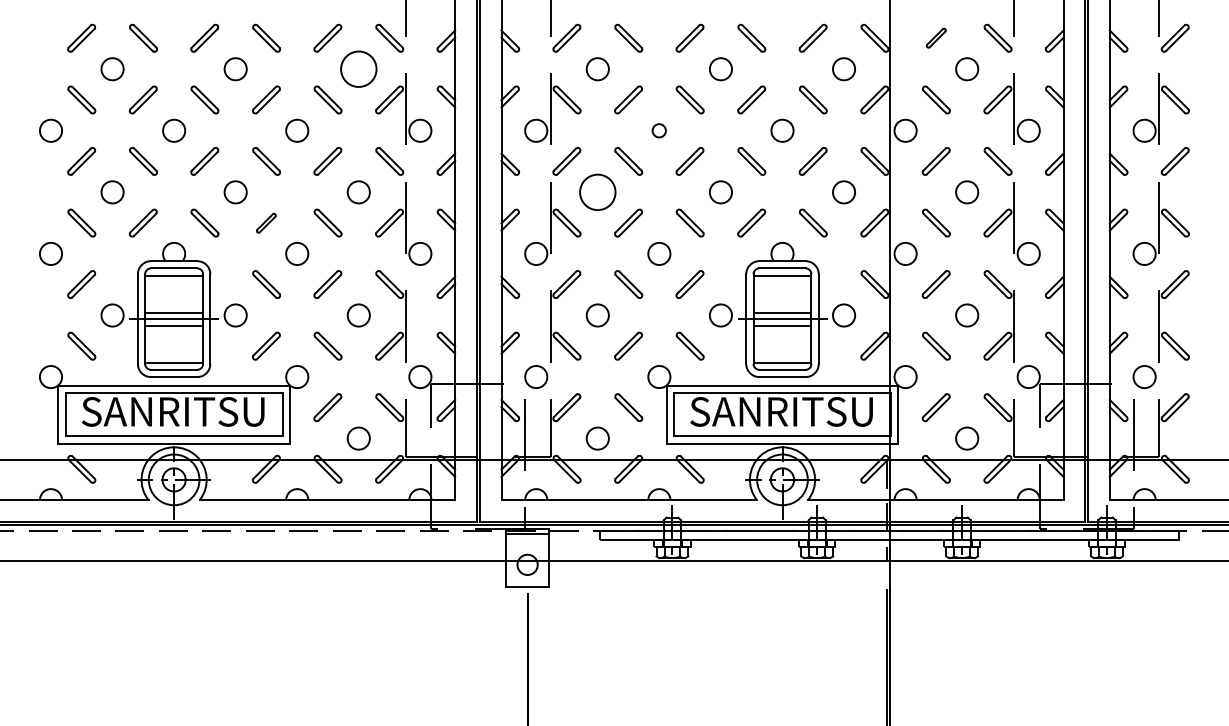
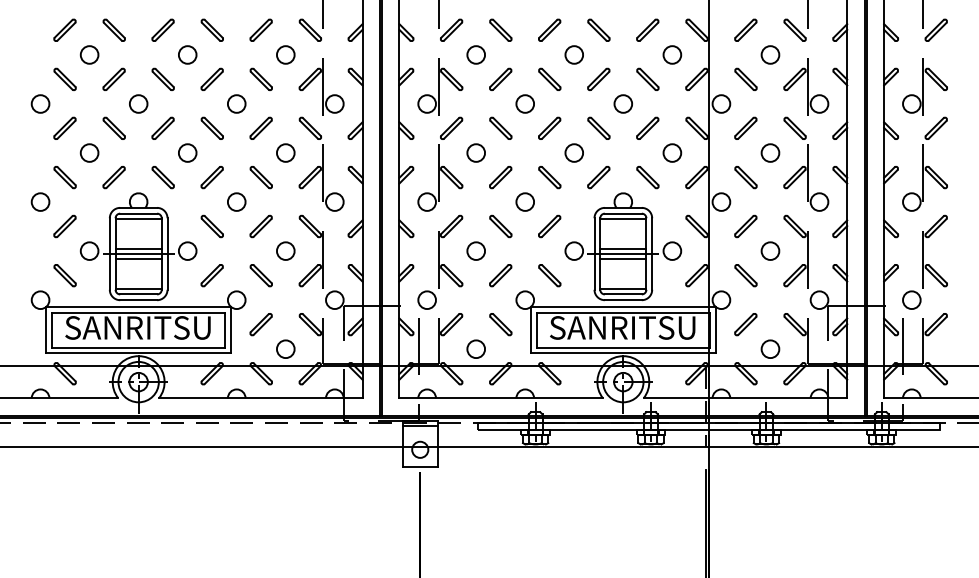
part: (935, 37) -> (745, 29), size x1.43
circle: (358, 68) -> (285, 54), size x0.62
circle: (658, 130) -> (524, 103), size x1.67
circle: (598, 191) -> (476, 152), size x0.62
part: (265, 223) -> (211, 177), size x1.43

